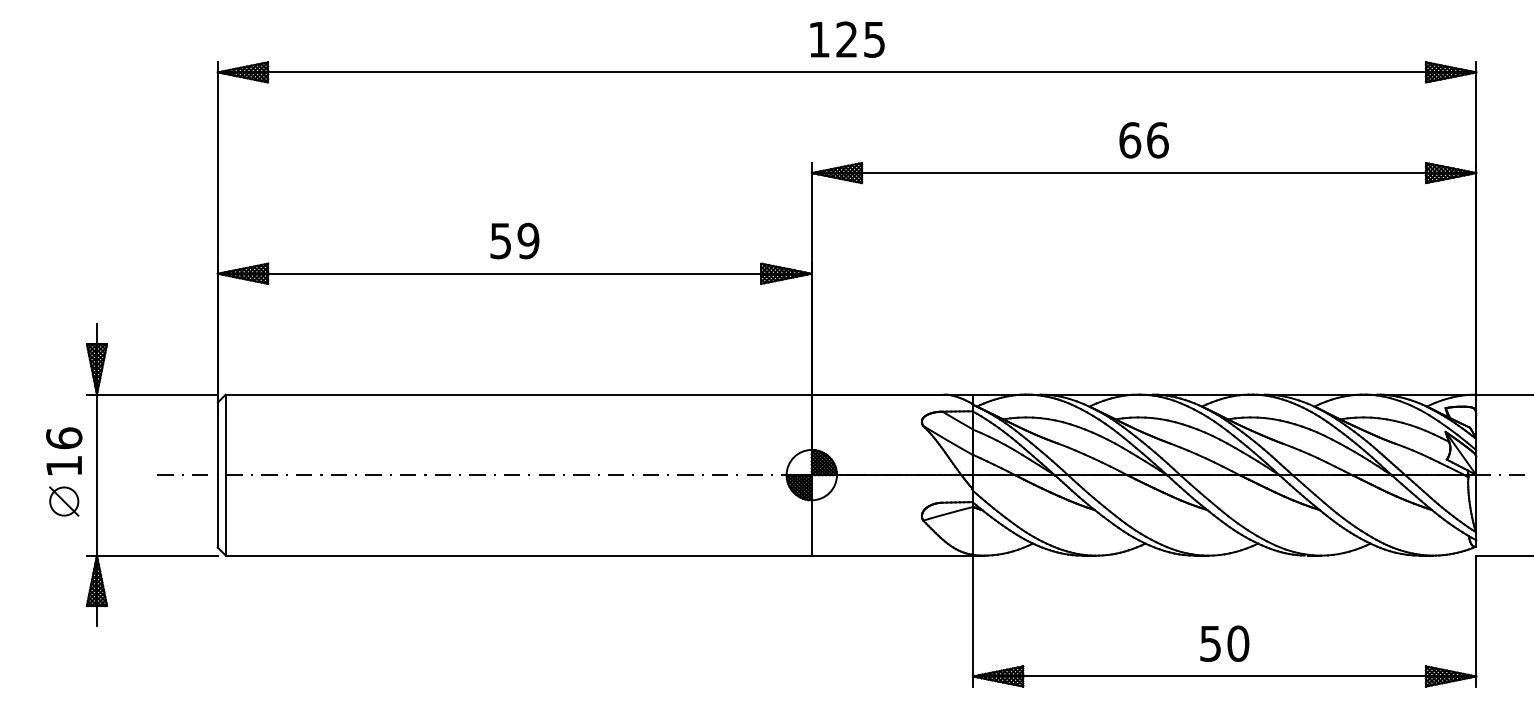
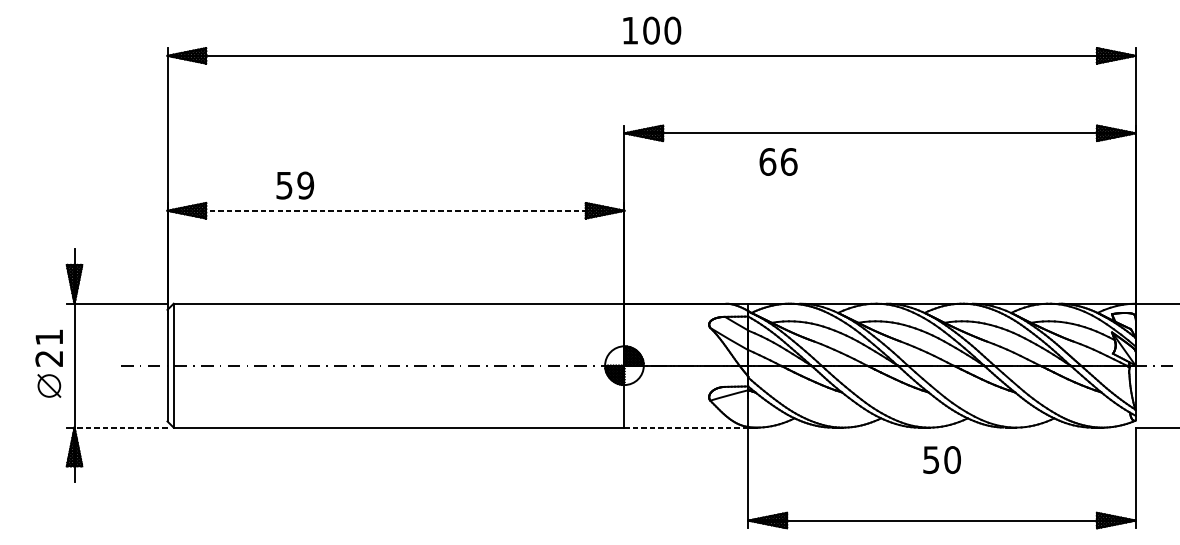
text: (860, 39) -> (661, 30), 125 -> 100
text: (1143, 140) -> (778, 162), moved
text: (514, 240) -> (294, 185), moved
line: (515, 273) -> (396, 210), solid -> dashed
text: (64, 451) -> (49, 347), 16 -> 21
line: (156, 555) -> (120, 427), solid -> dashed
line: (892, 555) -> (686, 427), solid -> dashed
text: (1224, 643) -> (941, 459), moved

